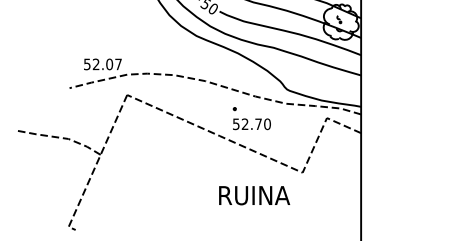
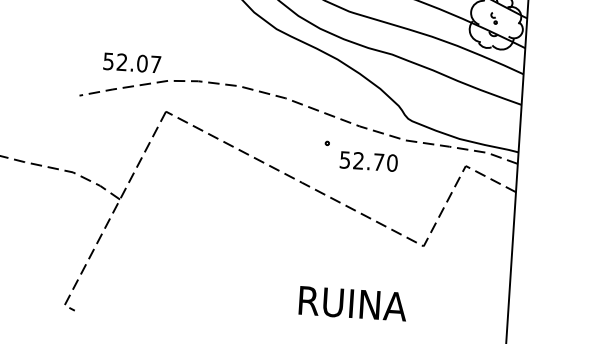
text: (251, 124) -> (368, 161), moved
text: (254, 195) -> (352, 303), moved

